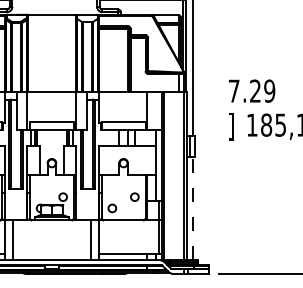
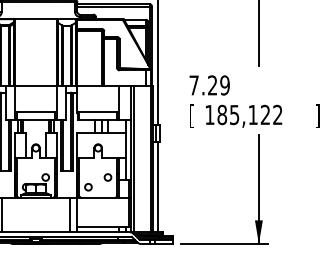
text: (231, 126) -> (191, 116), ] -> [
line: (193, 208) -> (158, 187), dashed -> solid

